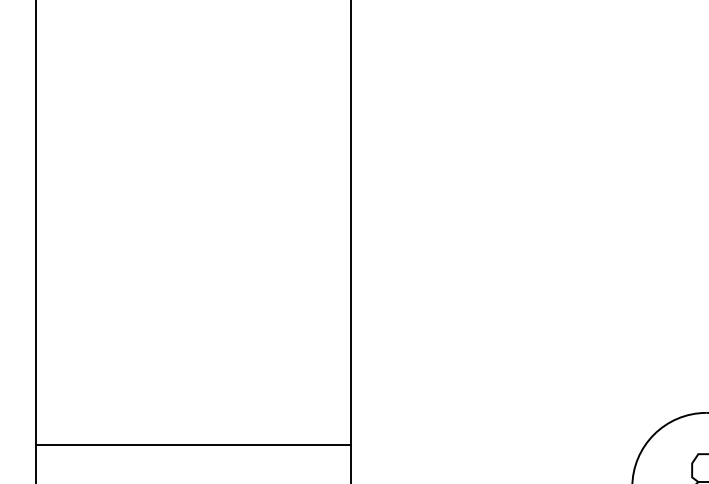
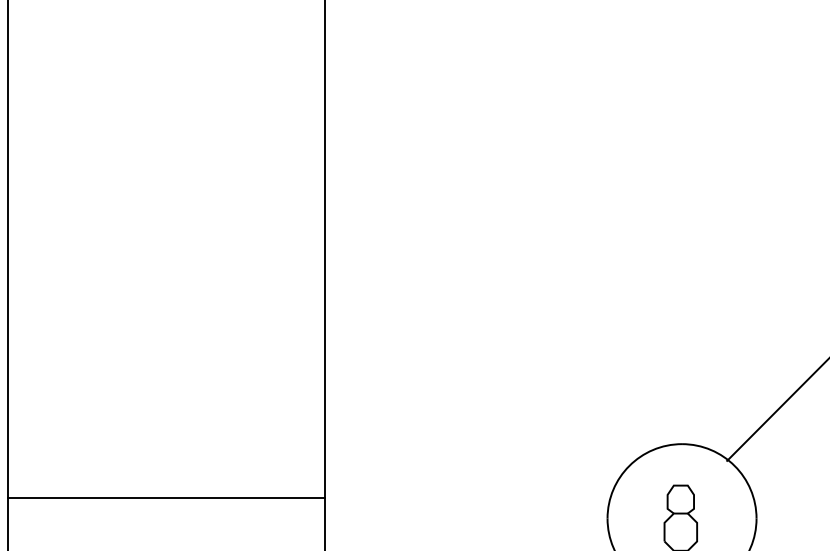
line: (193, 445) -> (166, 498), moved

